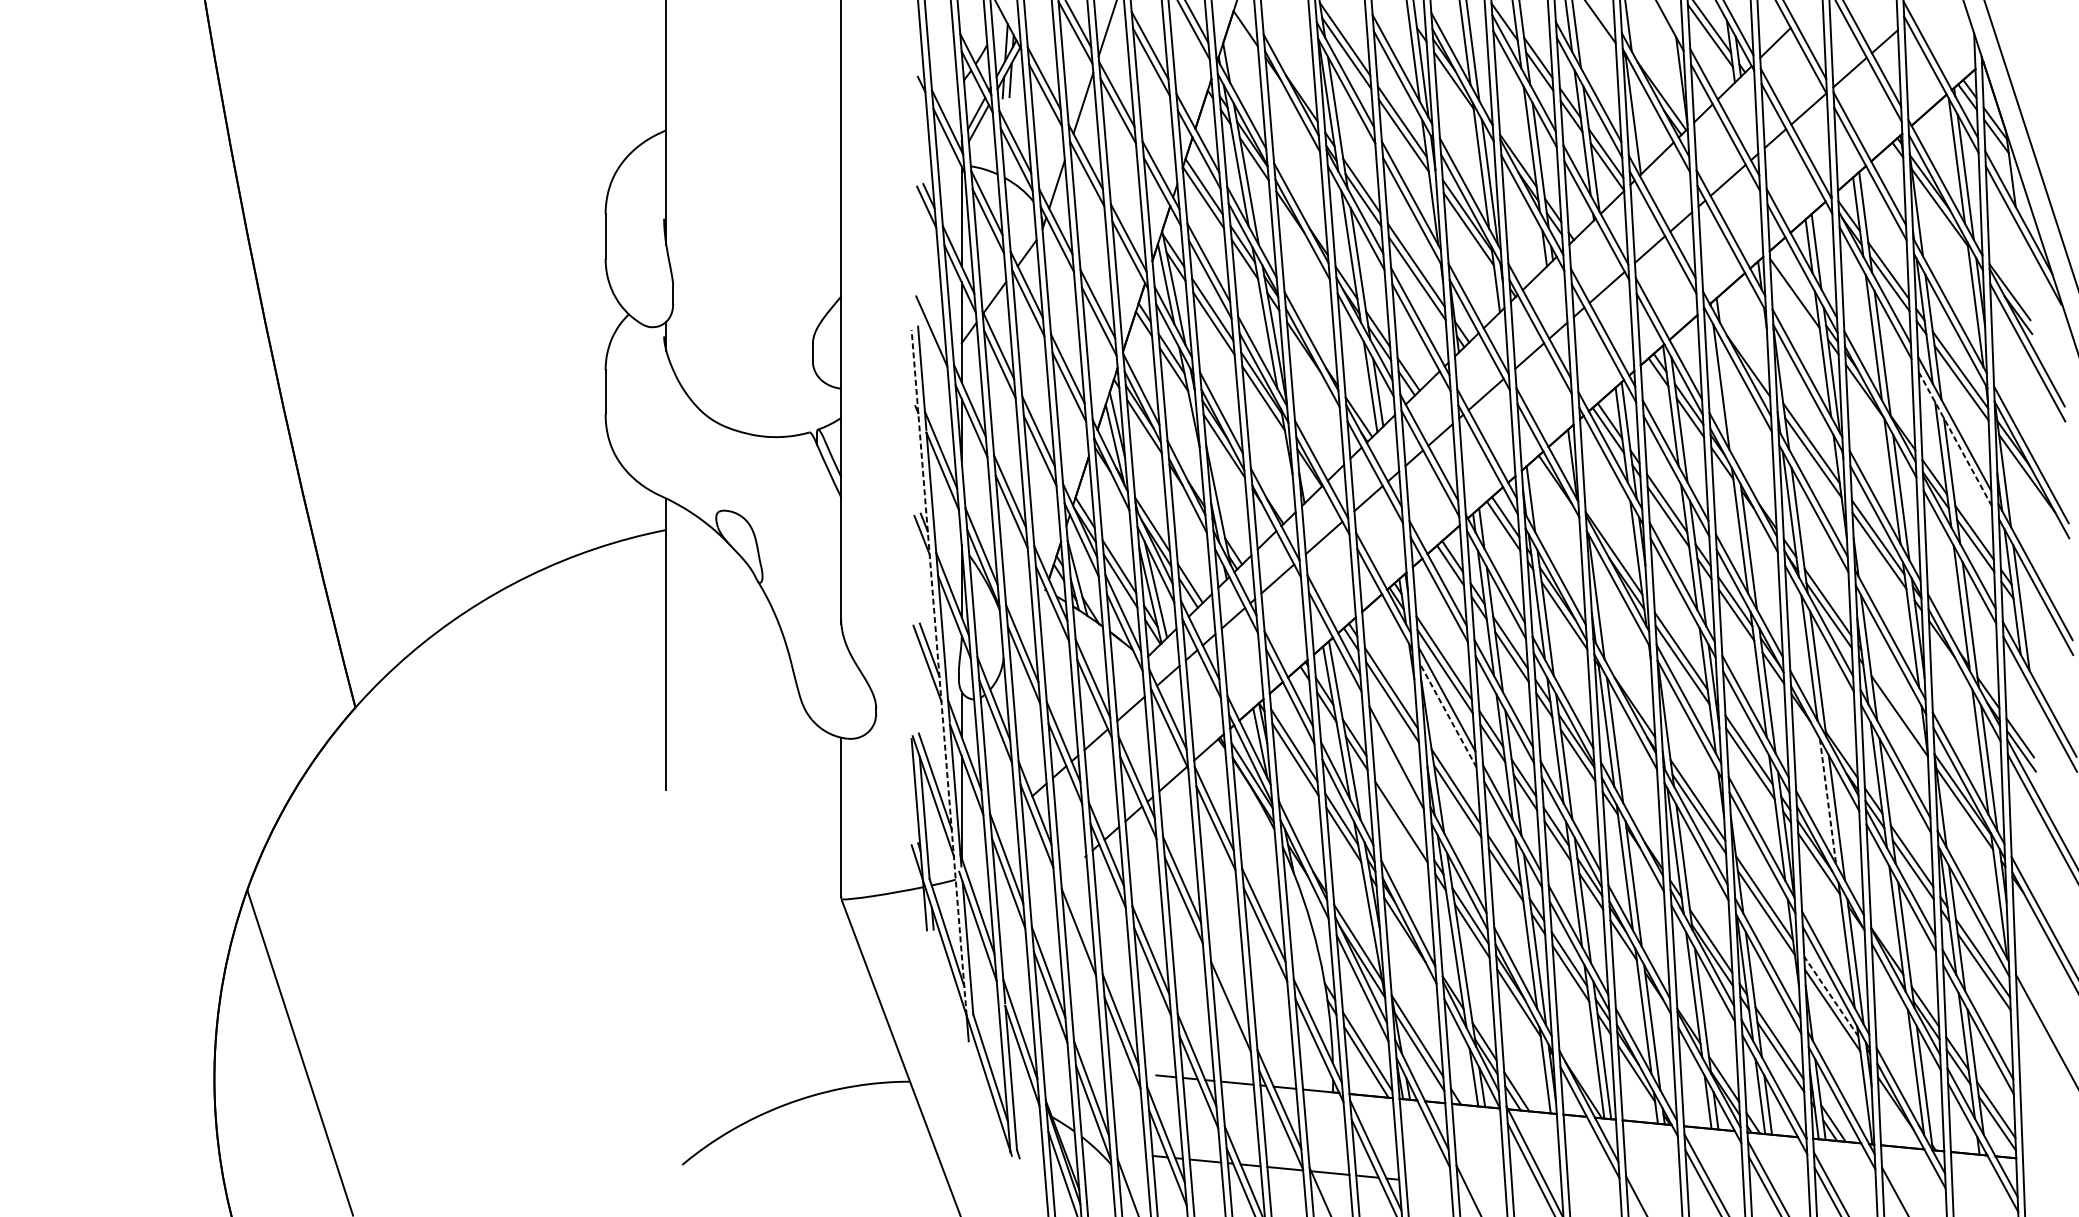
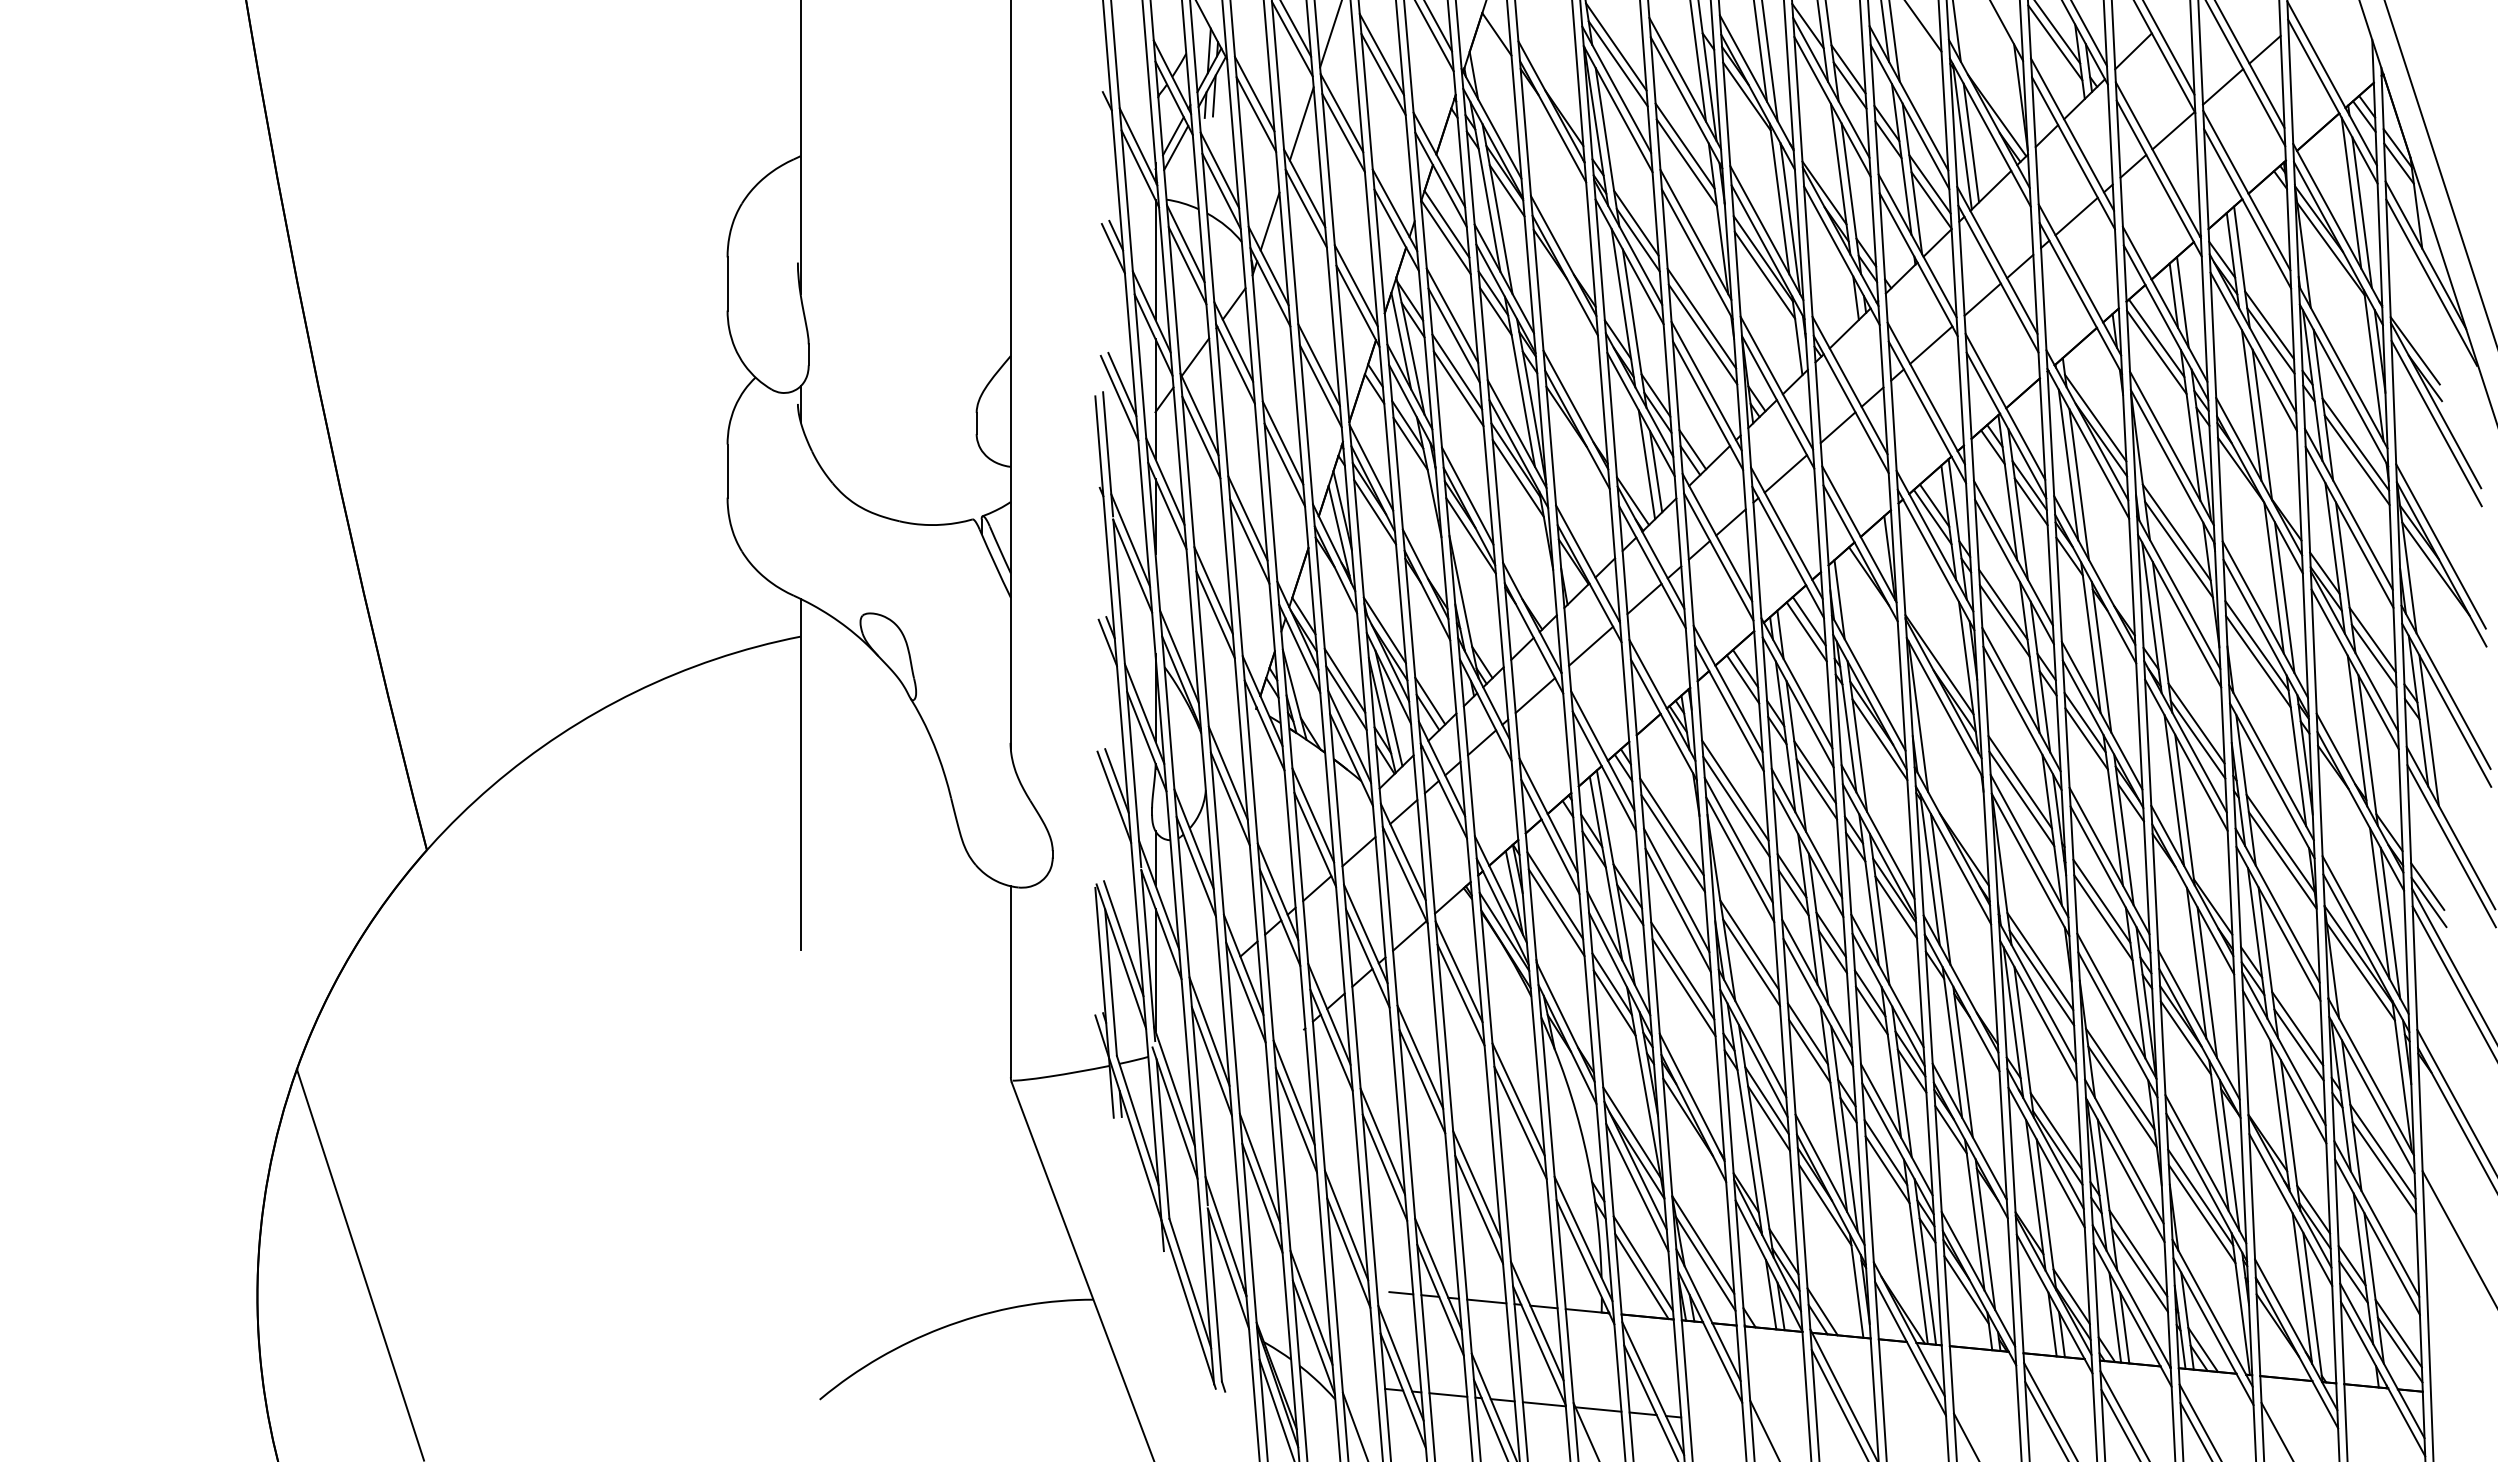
line: (1640, 118) -> (1971, 142), added
line: (1794, 281) -> (2156, 338), added
line: (934, 320) -> (1122, 384), added
line: (1743, 347) -> (2095, 417), added
line: (1729, 403) -> (2078, 484), added
line: (1955, 439) -> (2349, 527), dashed -> solid
line: (939, 672) -> (1128, 807), dashed -> solid
line: (1897, 701) -> (2280, 842), added
line: (1448, 715) -> (1740, 859), dashed -> solid
line: (1395, 741) -> (1676, 890), added
line: (1827, 801) -> (2196, 963), dashed -> solid
line: (1400, 807) -> (1682, 970), added
line: (1076, 909) -> (1293, 1092), added
line: (1228, 986) -> (1476, 1185), added
line: (1831, 996) -> (2200, 1197), dashed -> solid

